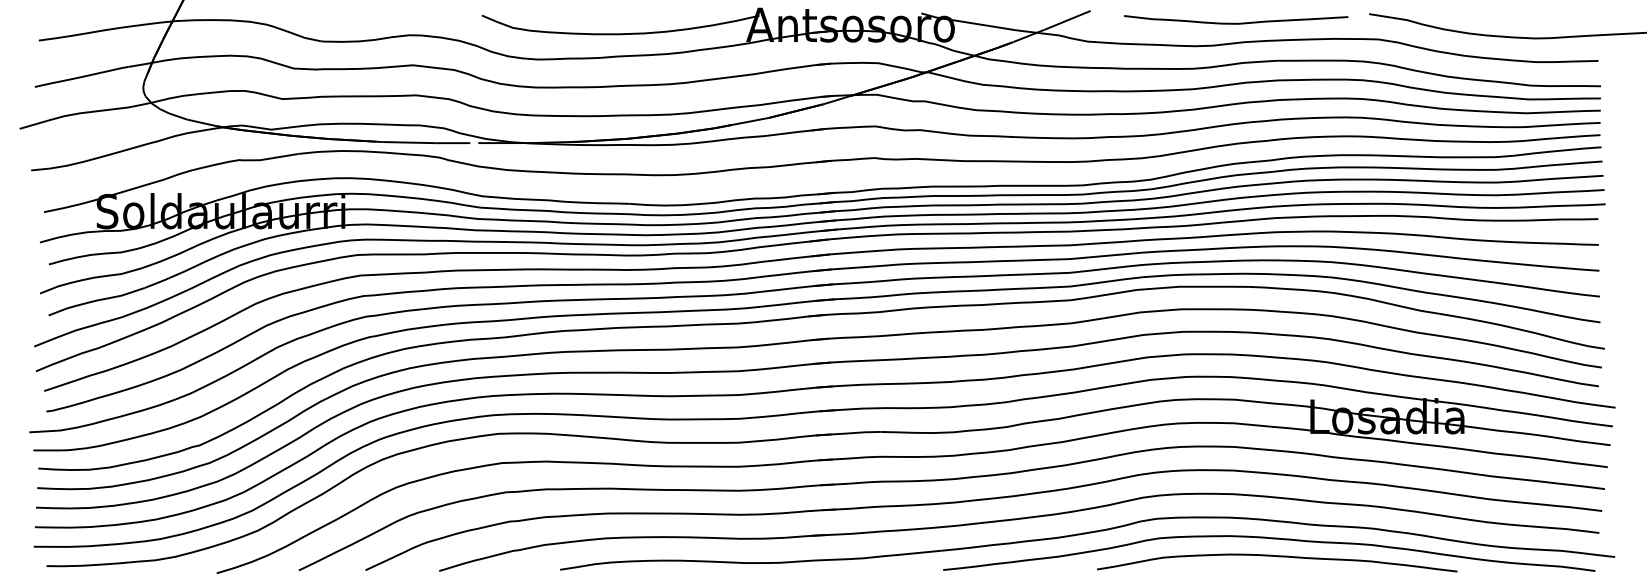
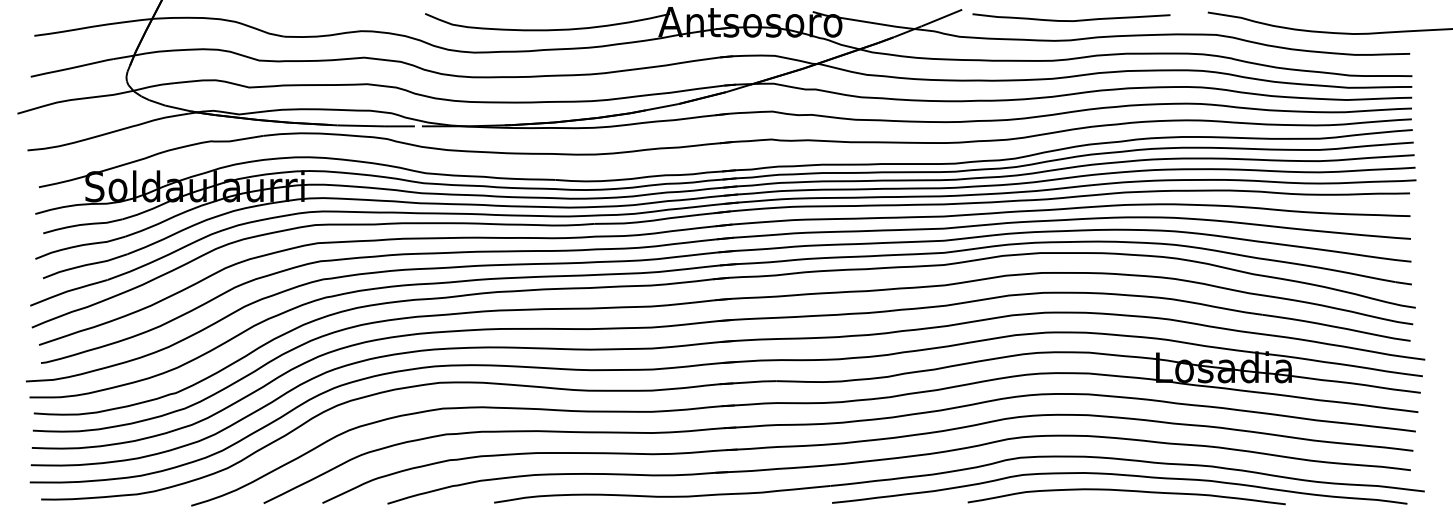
curve: (1236, 23) -> (1071, 20), moved

